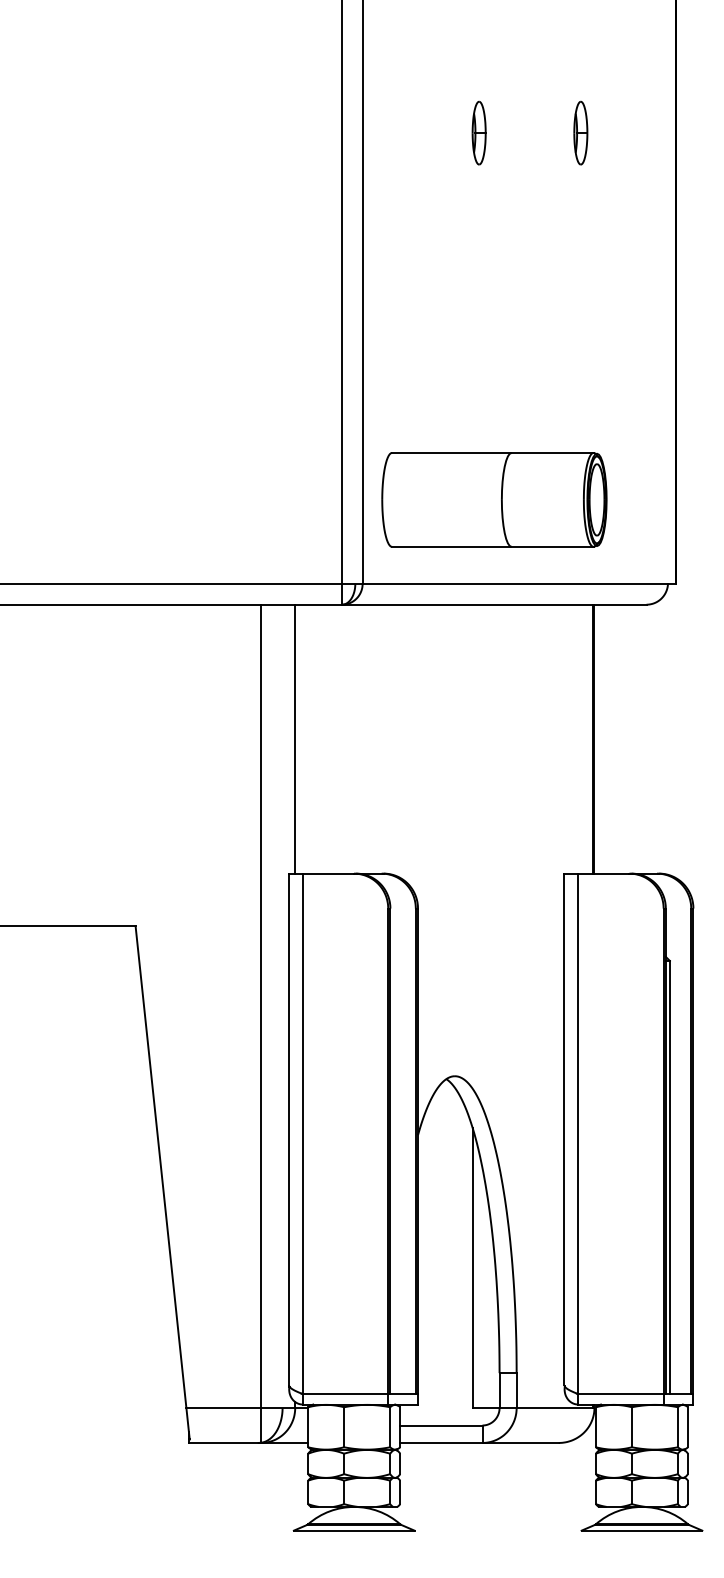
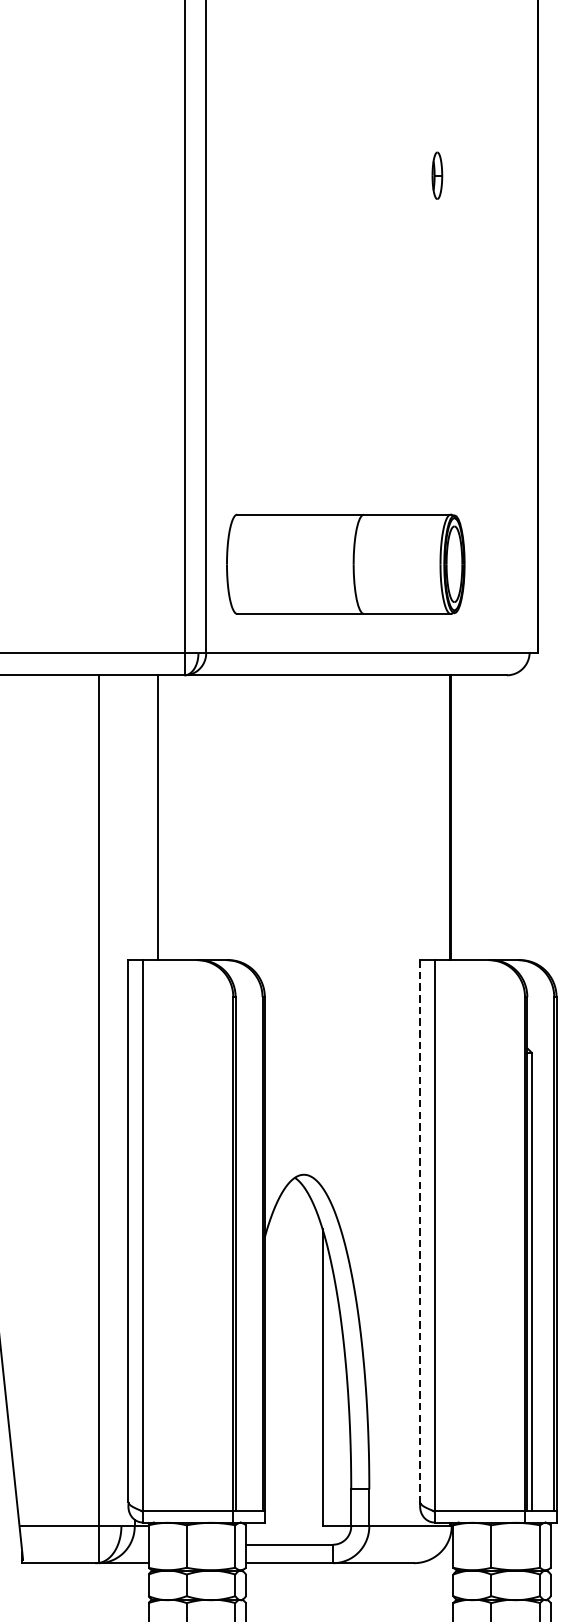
part: (478, 132) -> (328, 175), removed
part: (580, 132) -> (436, 175), size x0.7
line: (295, 738) -> (158, 817), moved
line: (564, 1129) -> (420, 1231), solid -> dashed

